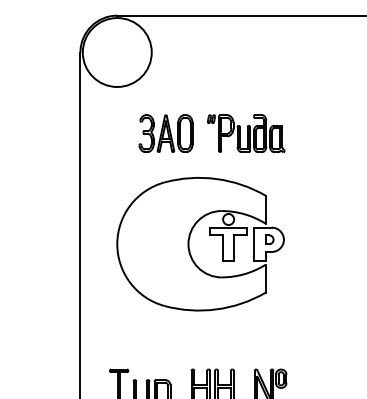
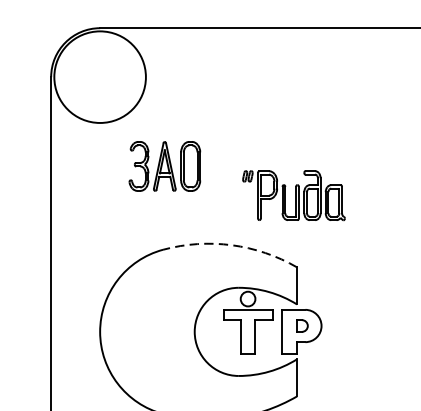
part: (165, 133) -> (164, 166), moved
part: (246, 133) -> (294, 195), moved
arc: (216, 178) -> (231, 244), solid -> dashed

